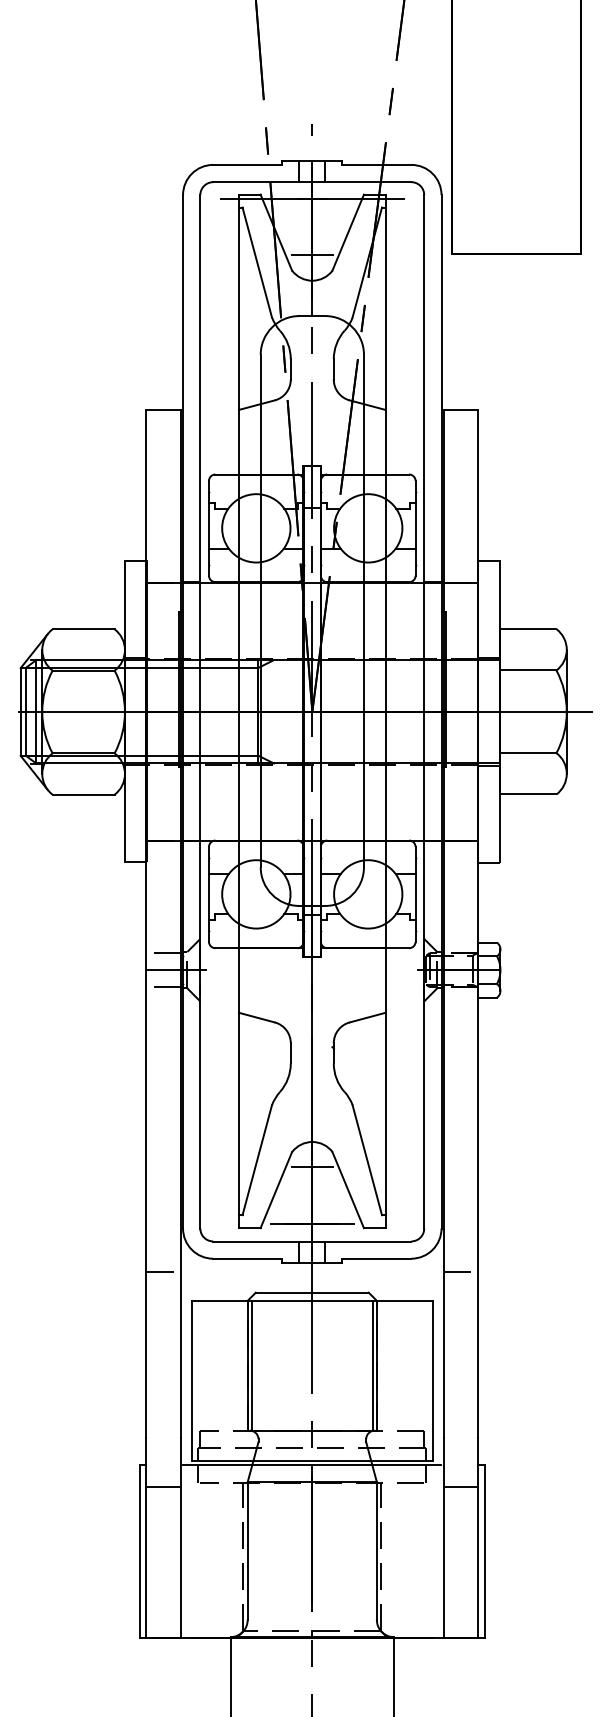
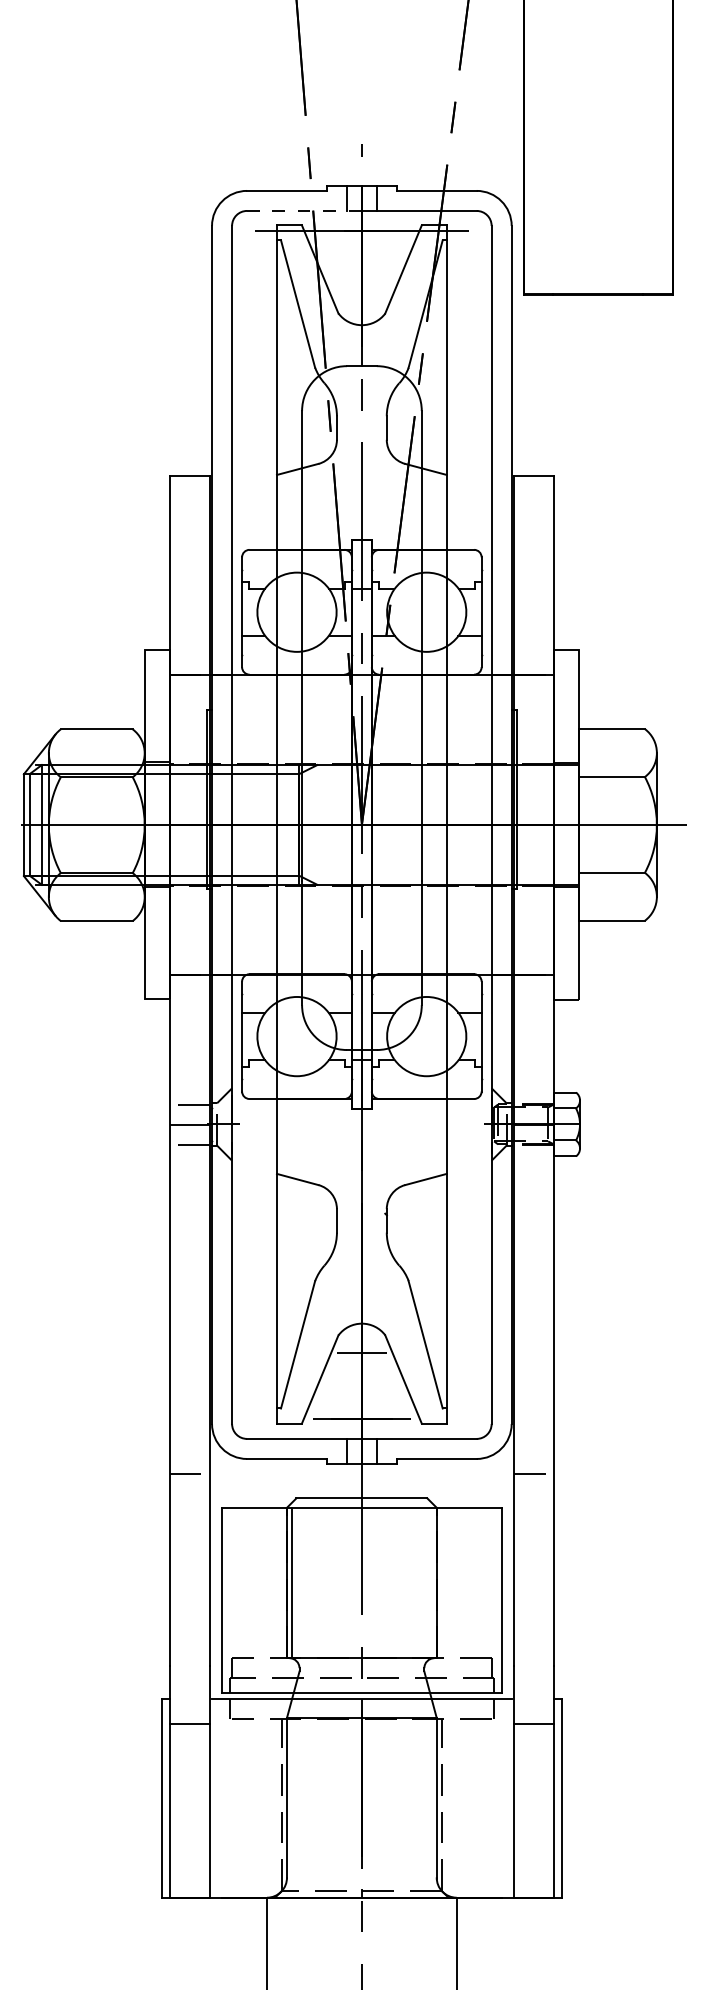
line: (262, 181) -> (304, 210), solid -> dashed
line: (311, 255) -> (361, 295), removed
line: (372, 1366) -> (431, 1583), removed

